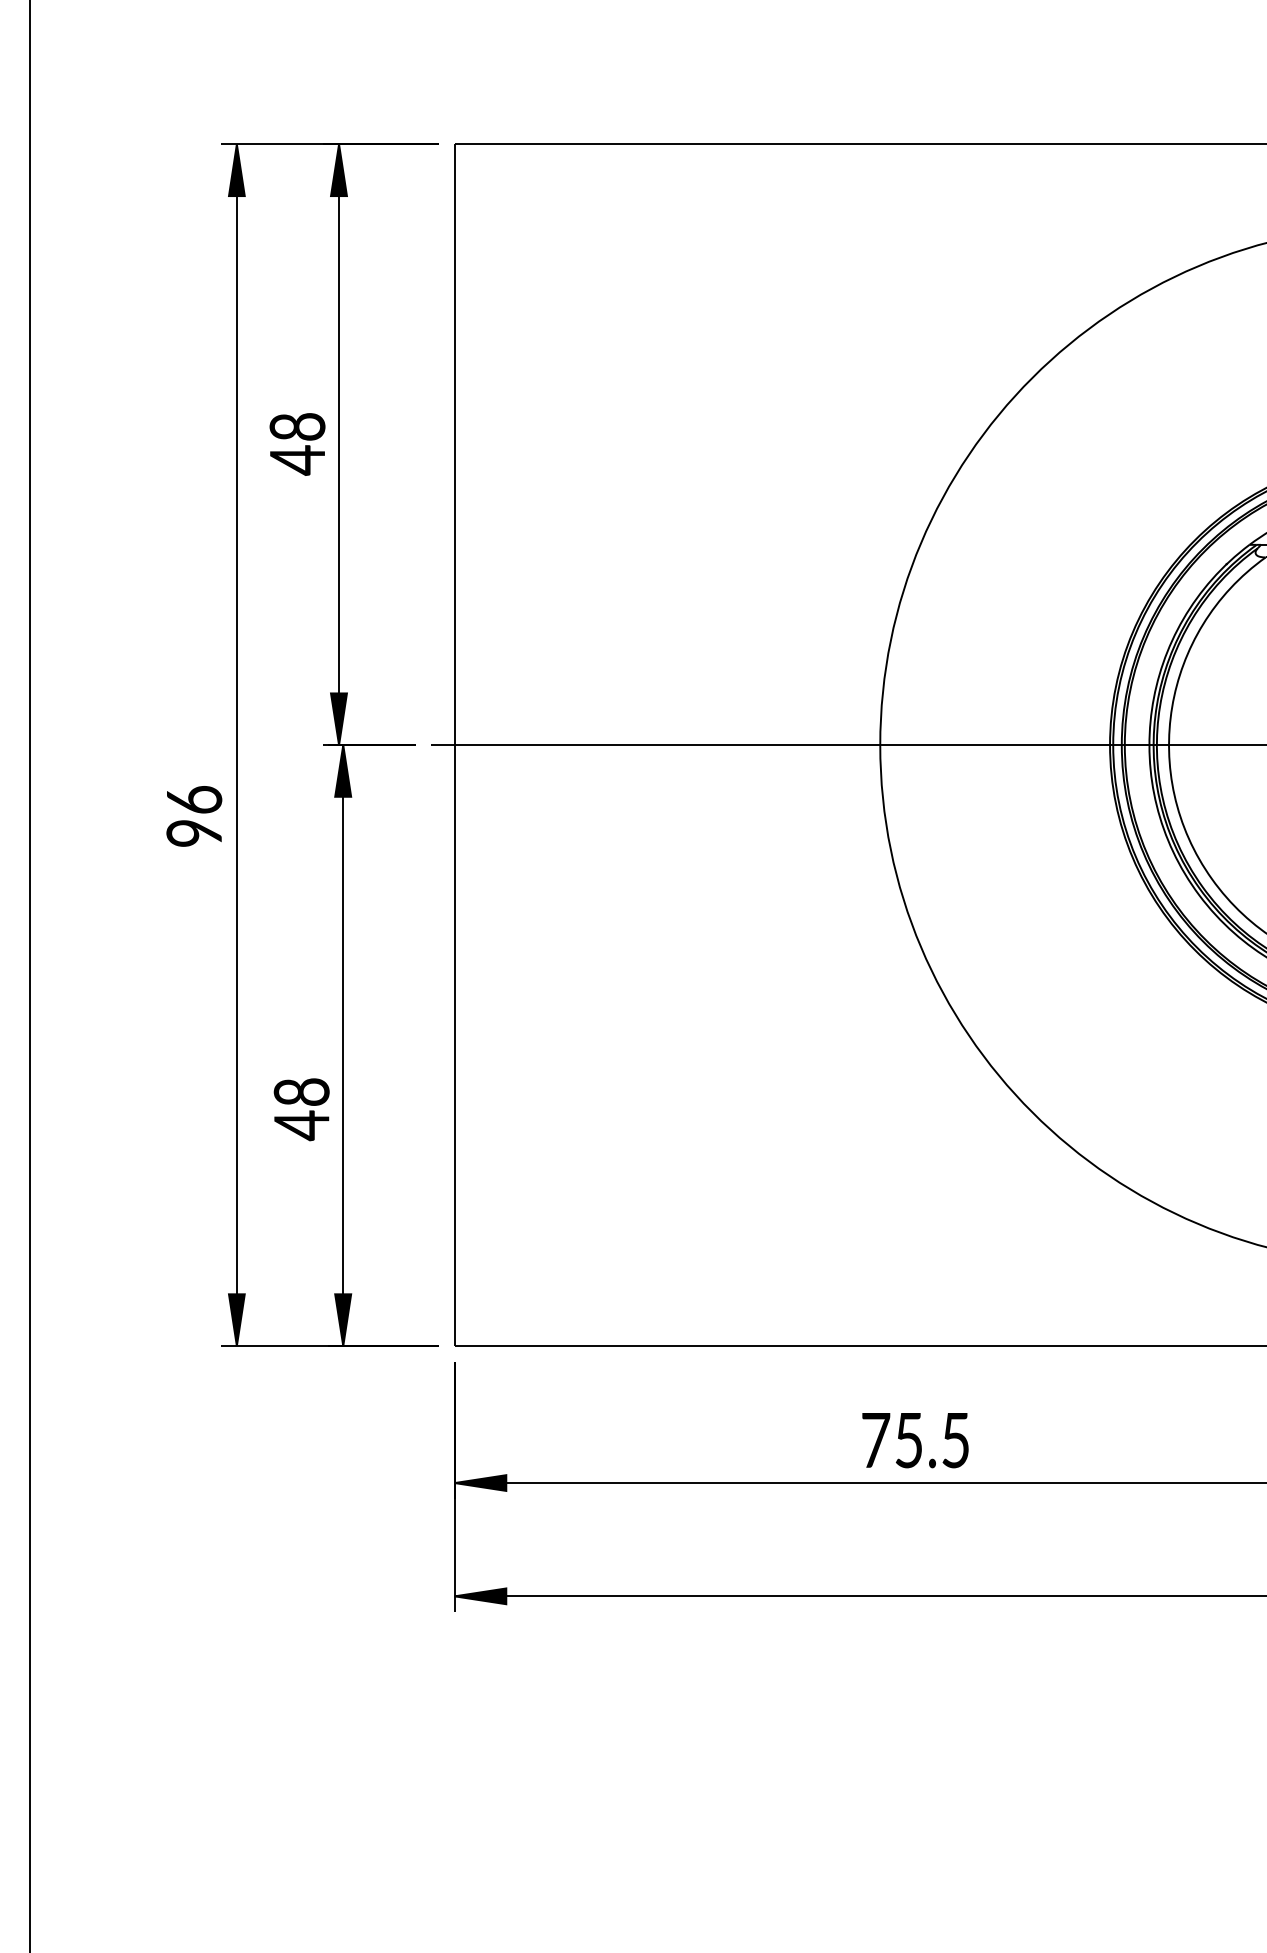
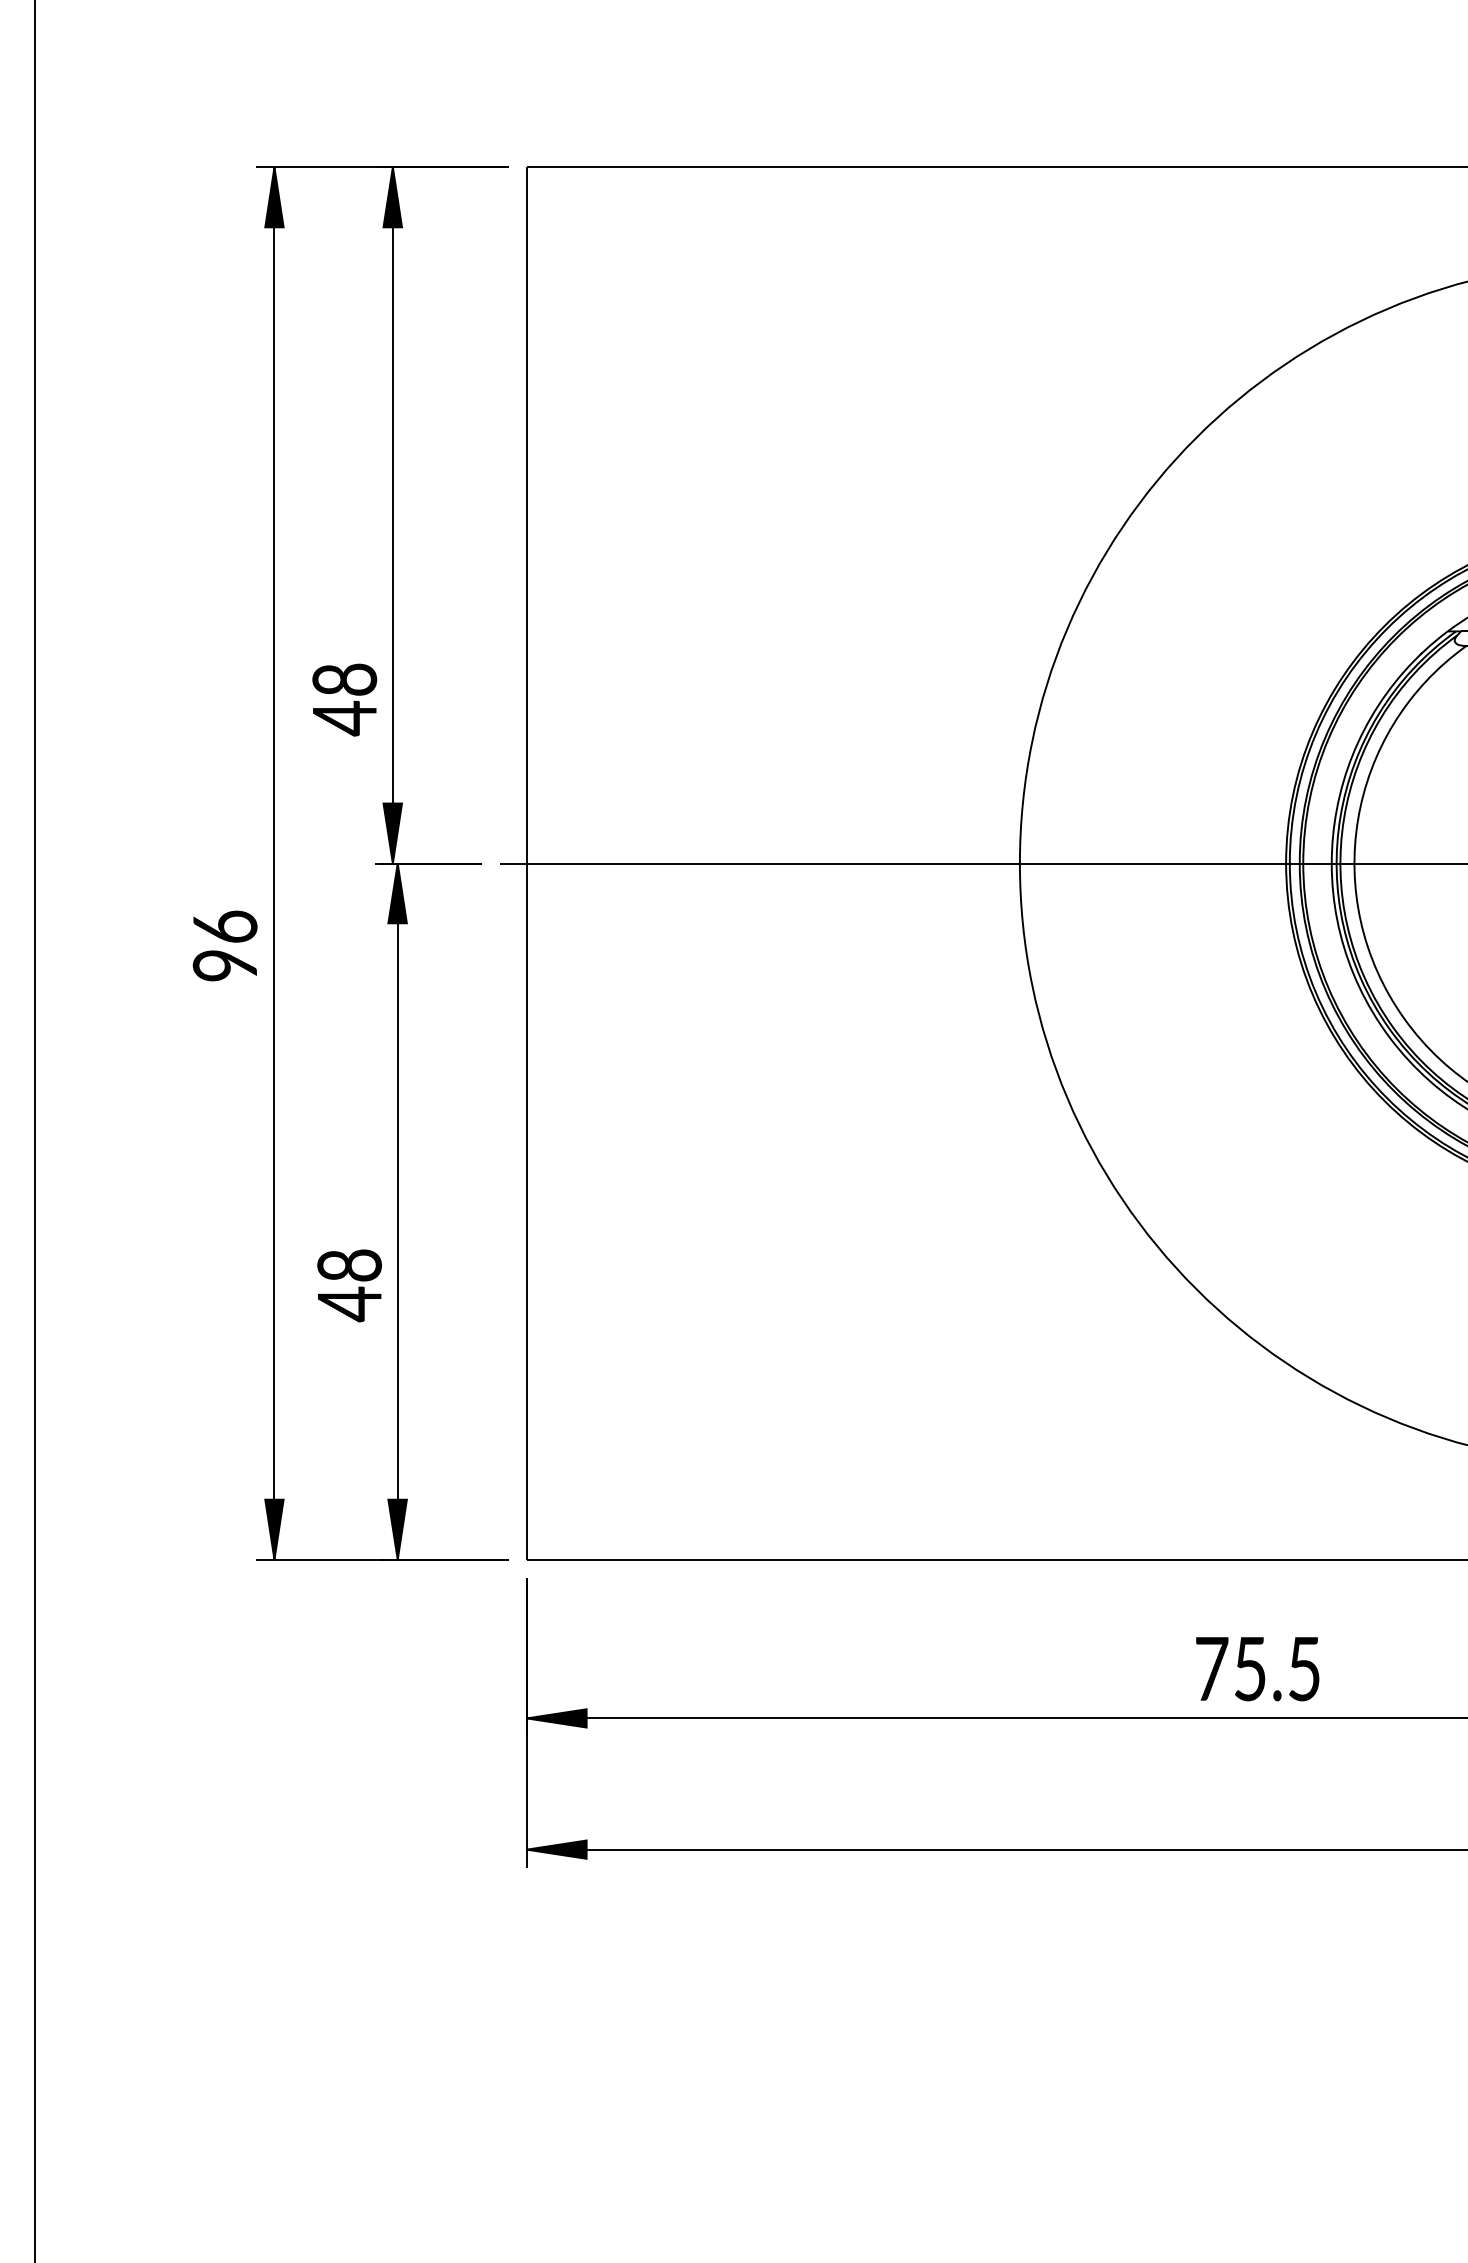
text: (297, 443) -> (344, 699), moved
text: (915, 1440) -> (1257, 1669), moved

